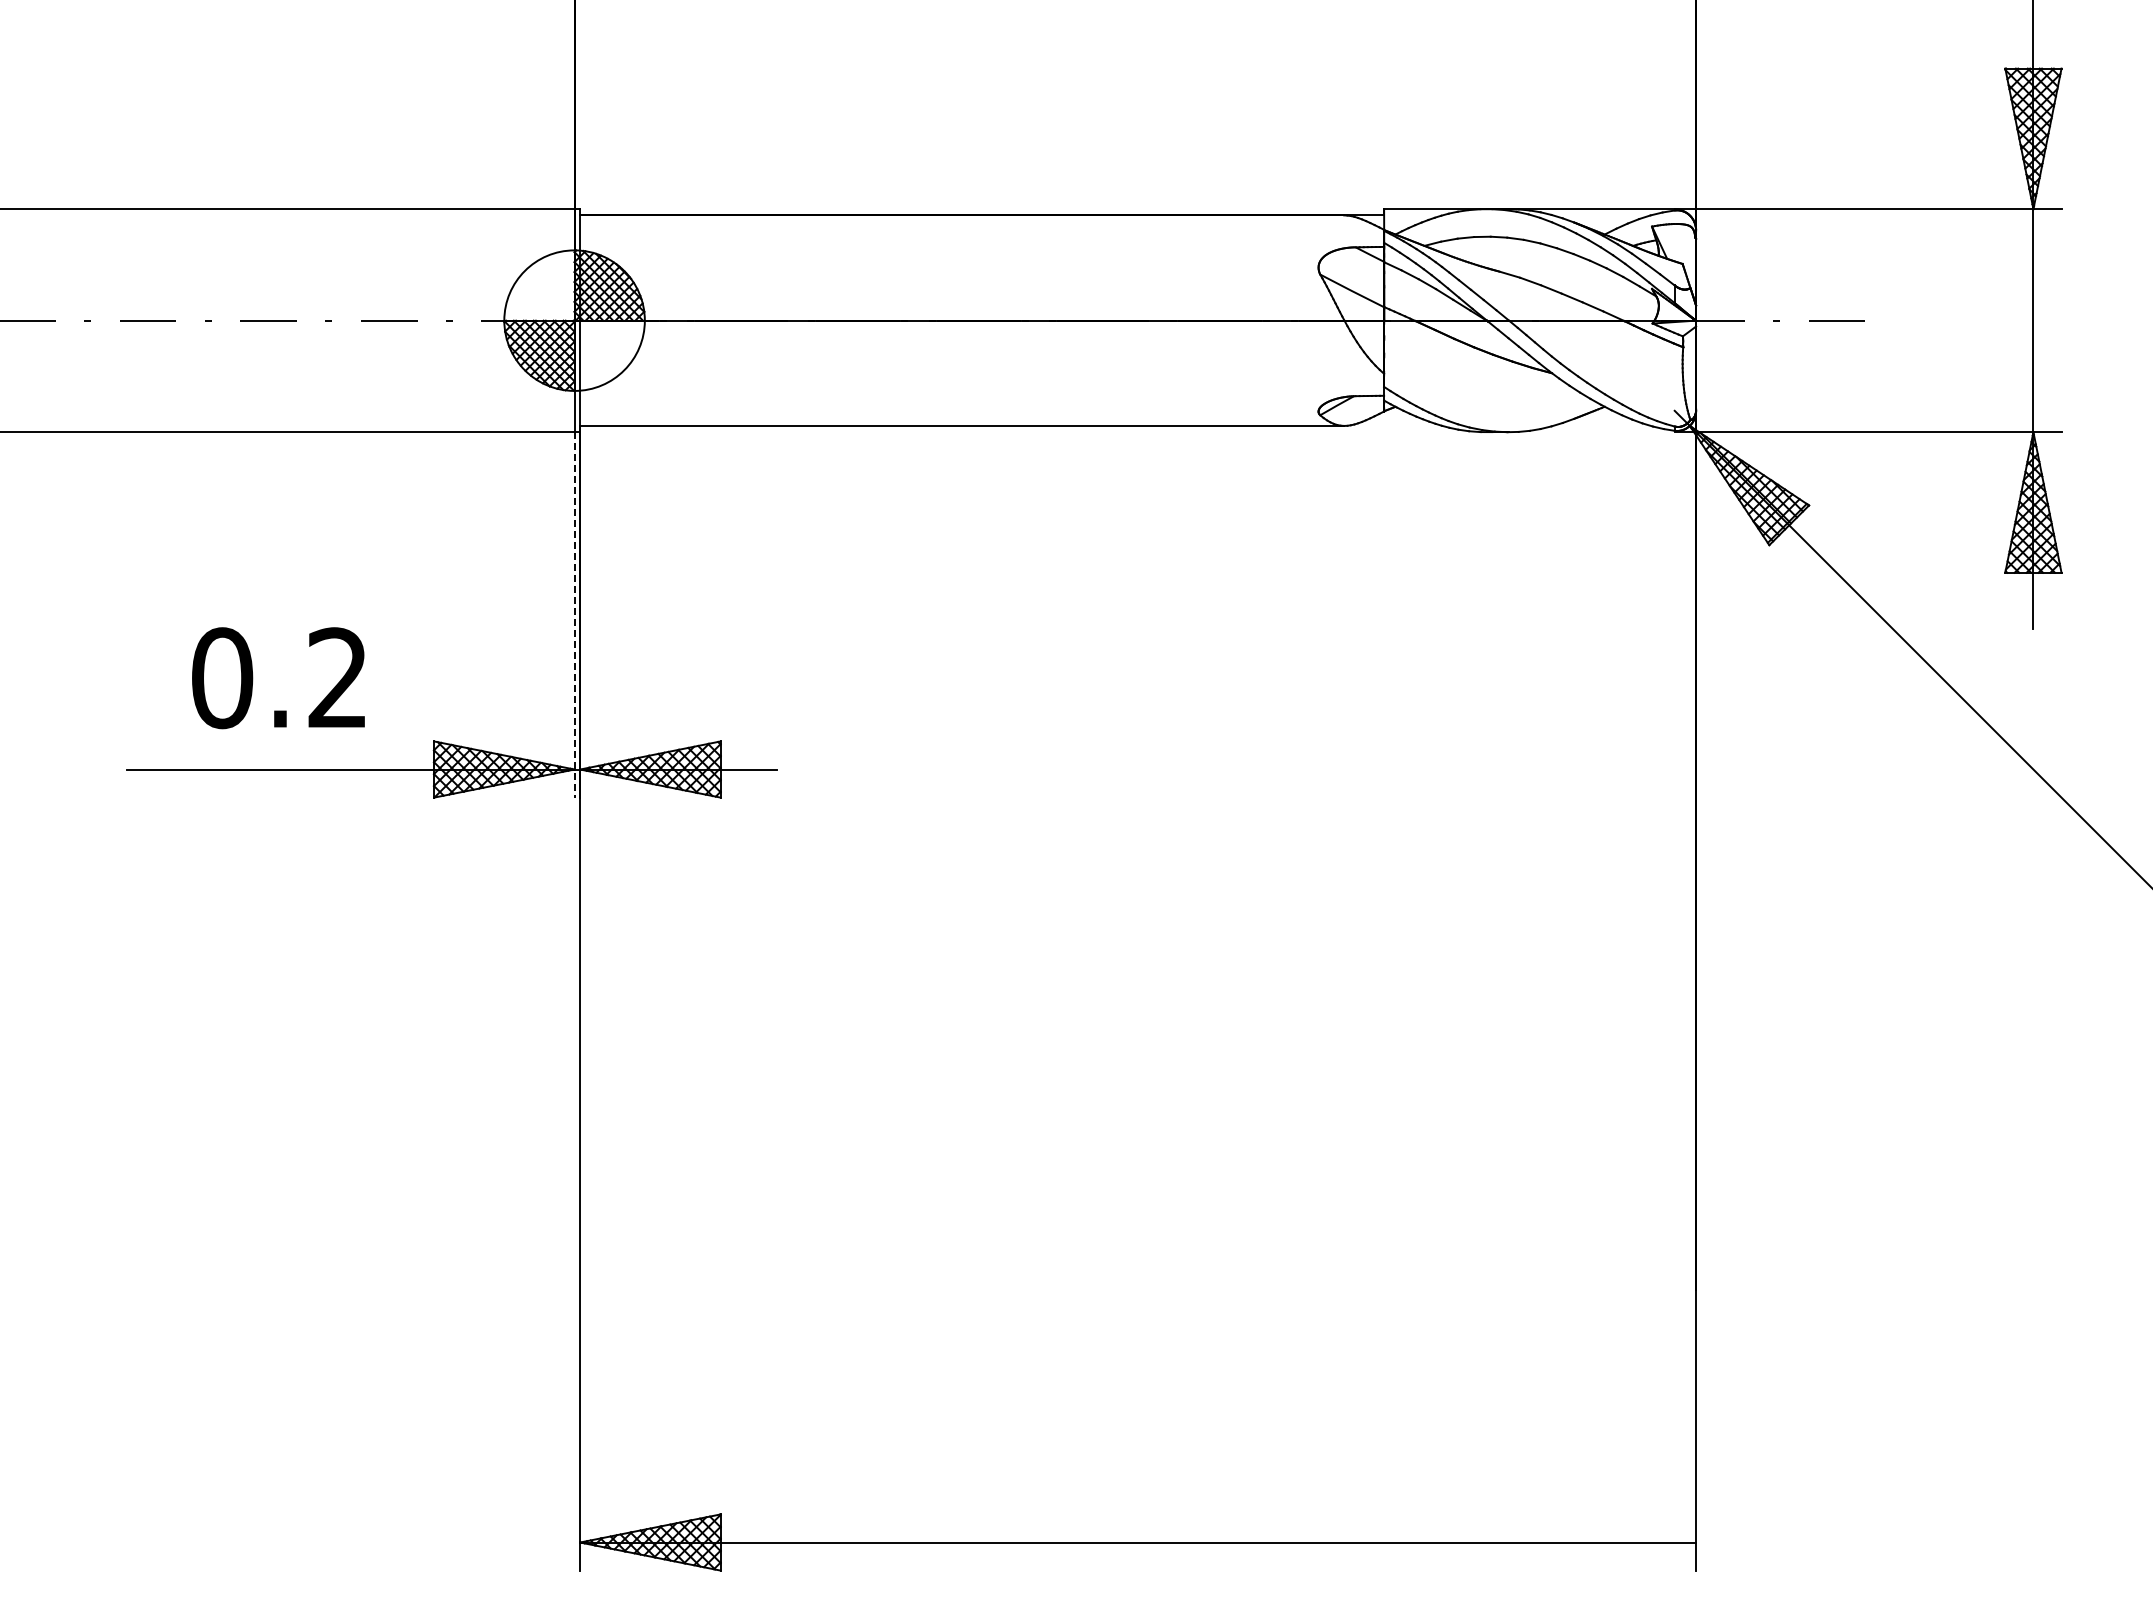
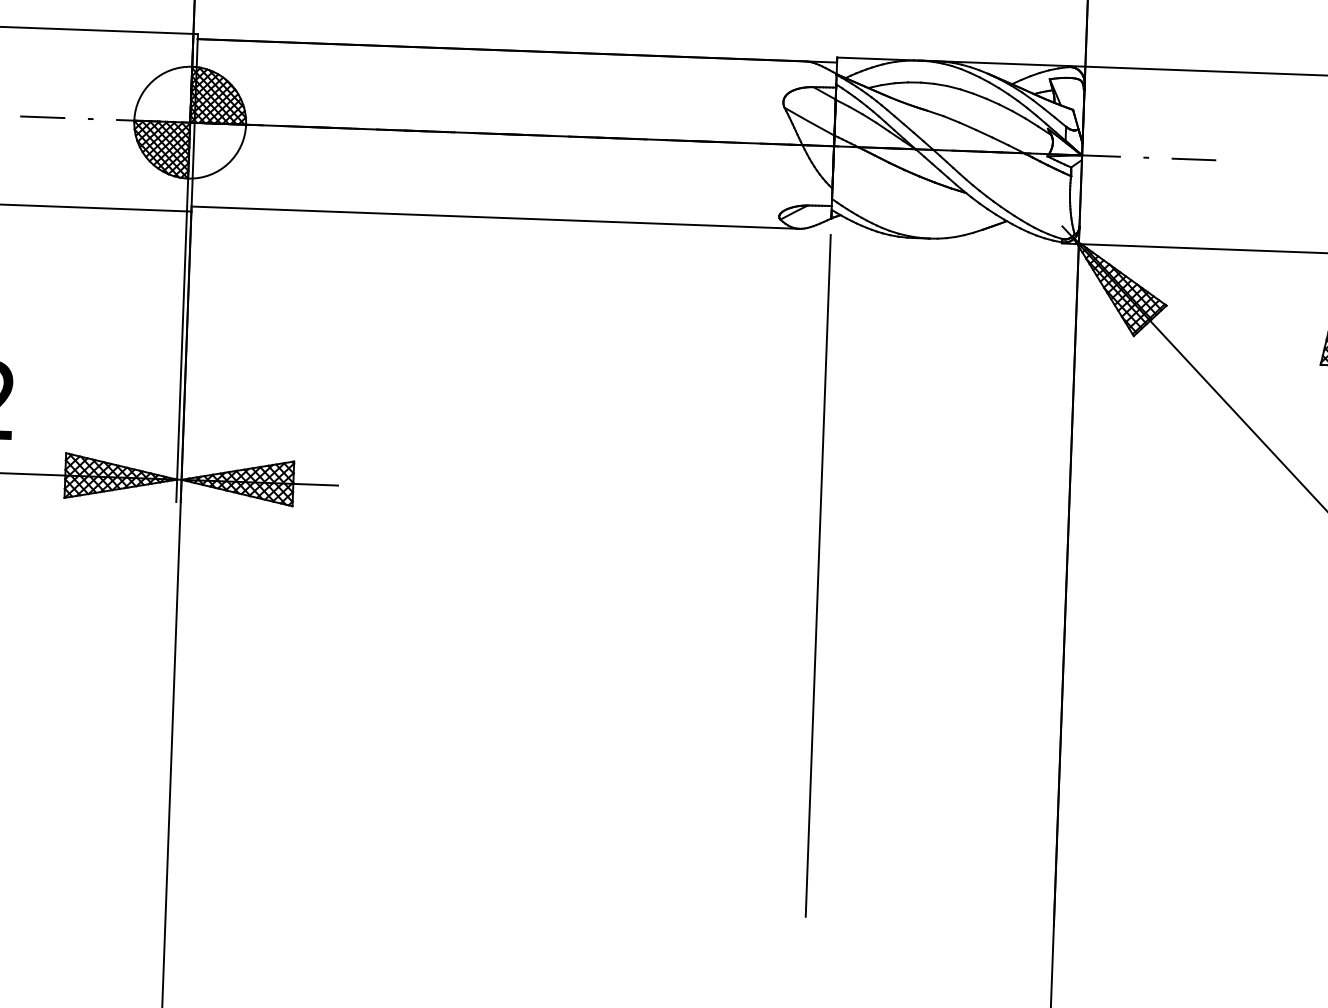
line: (574, 614) -> (181, 356), dashed -> solid
line: (1384, 860) -> (818, 575), added

